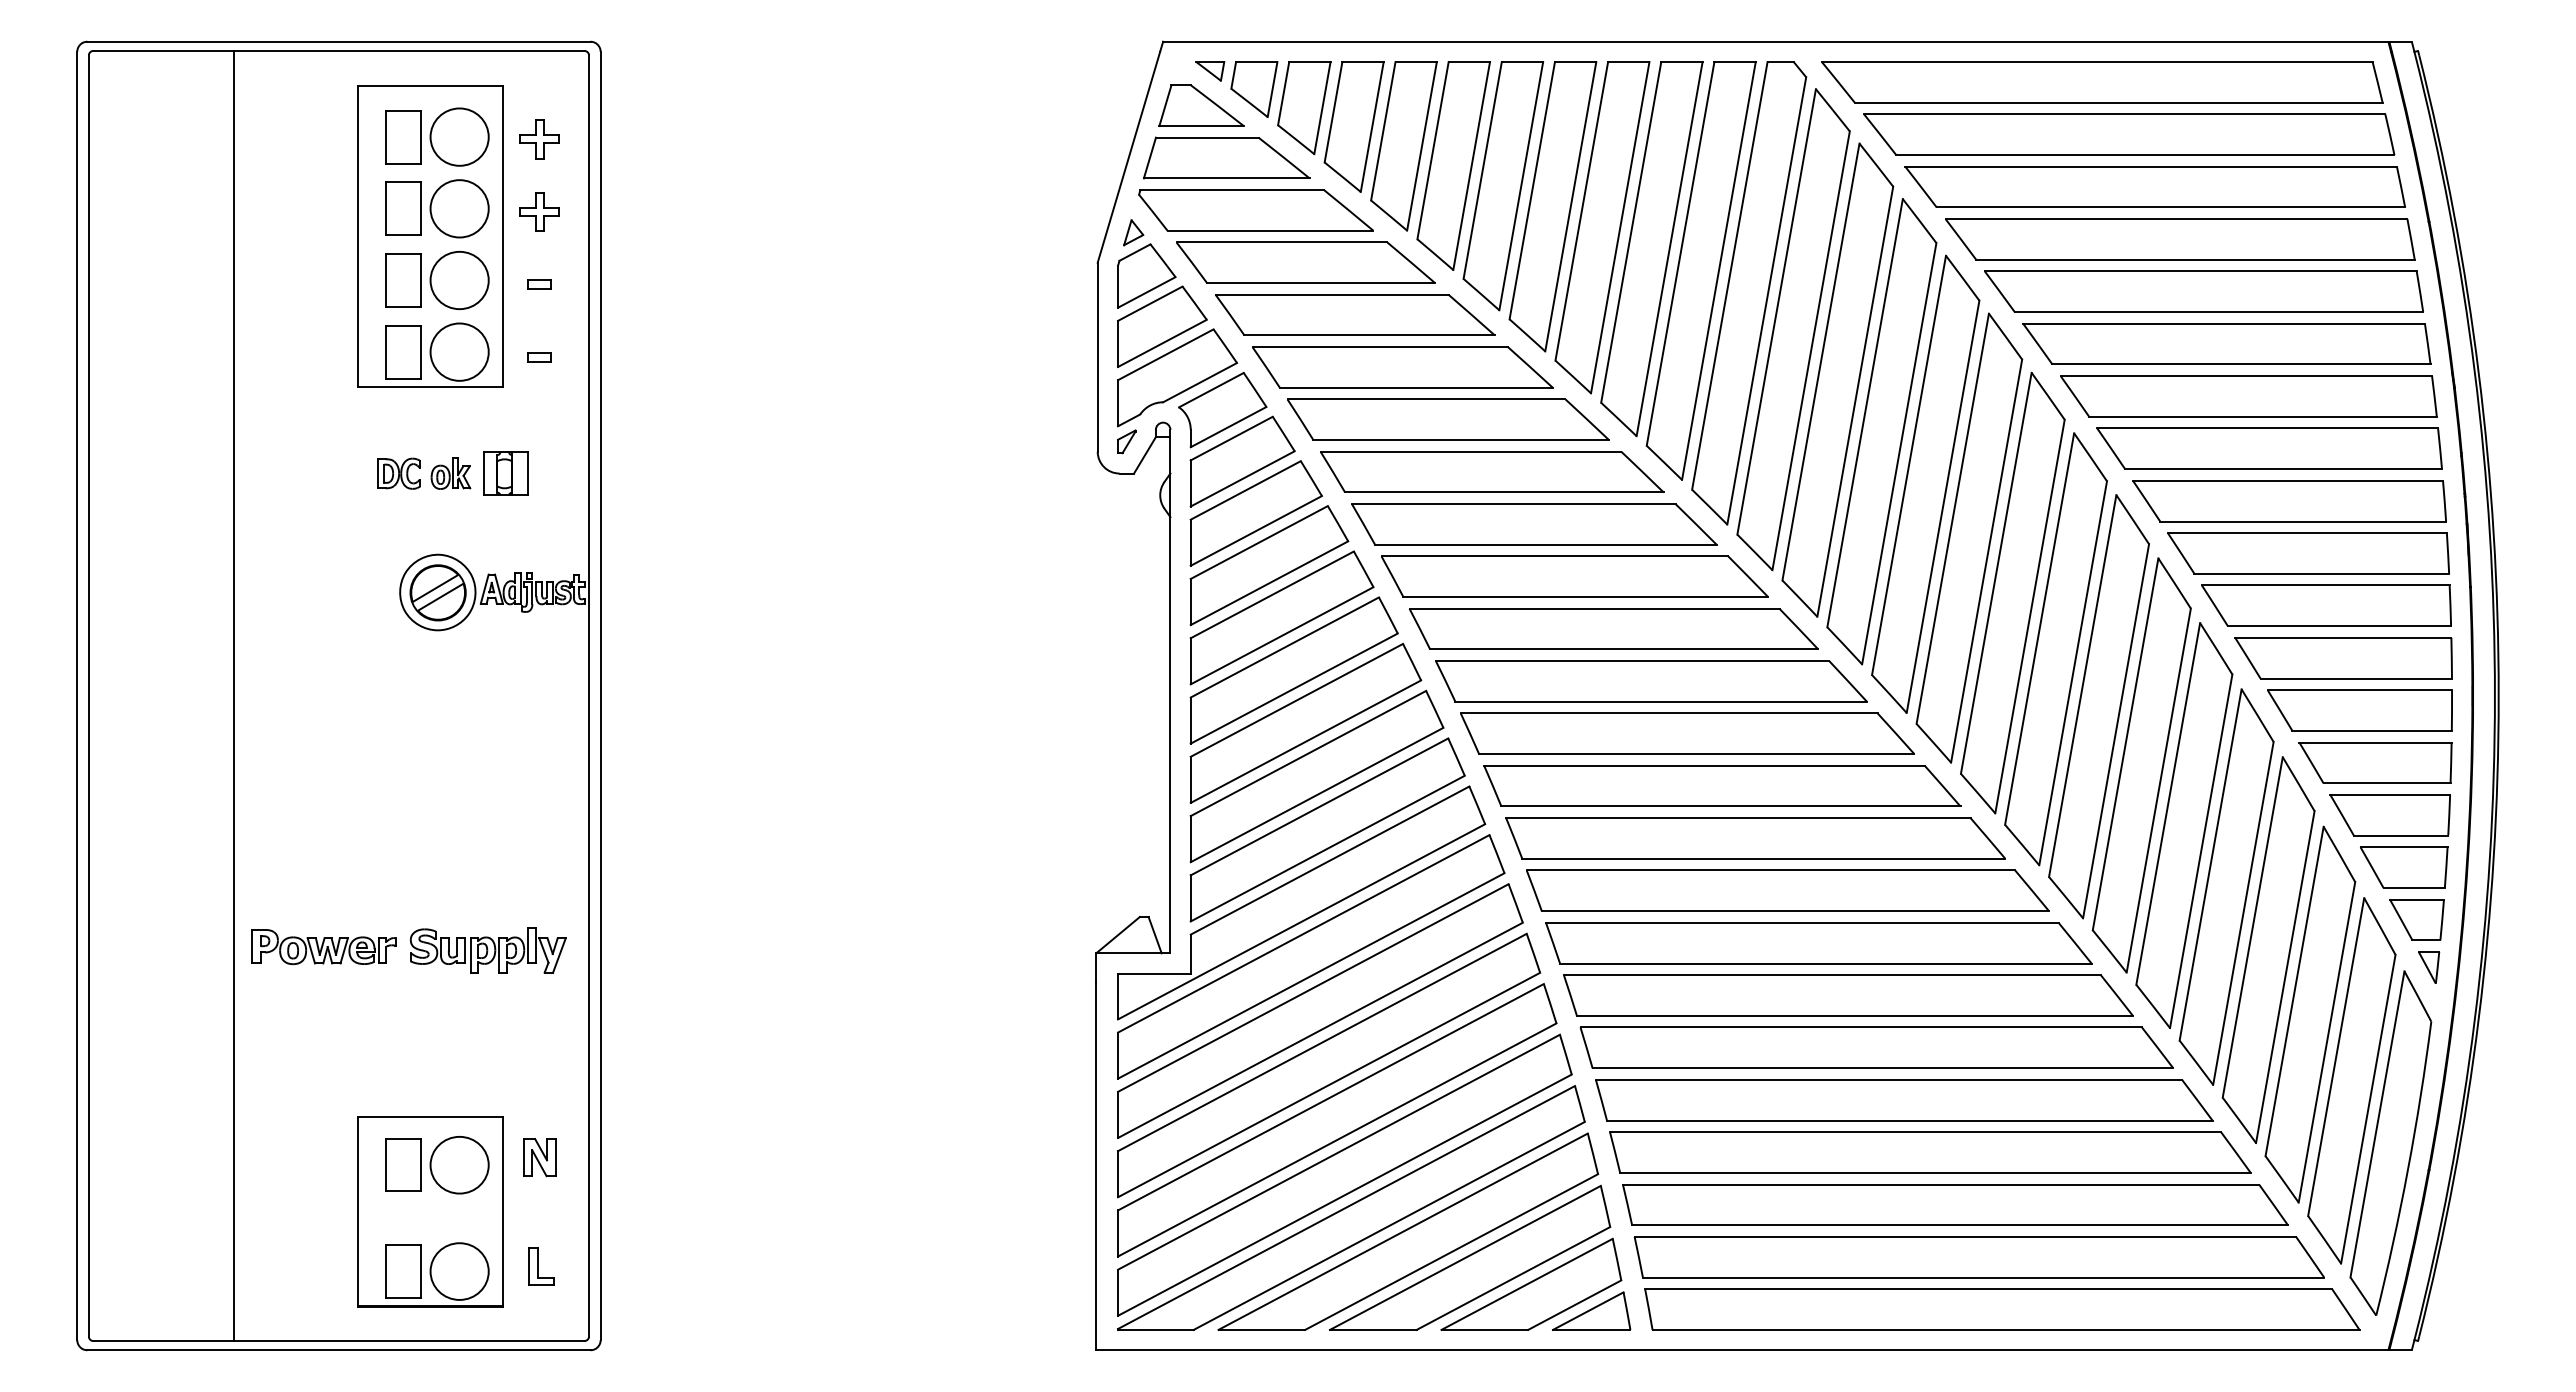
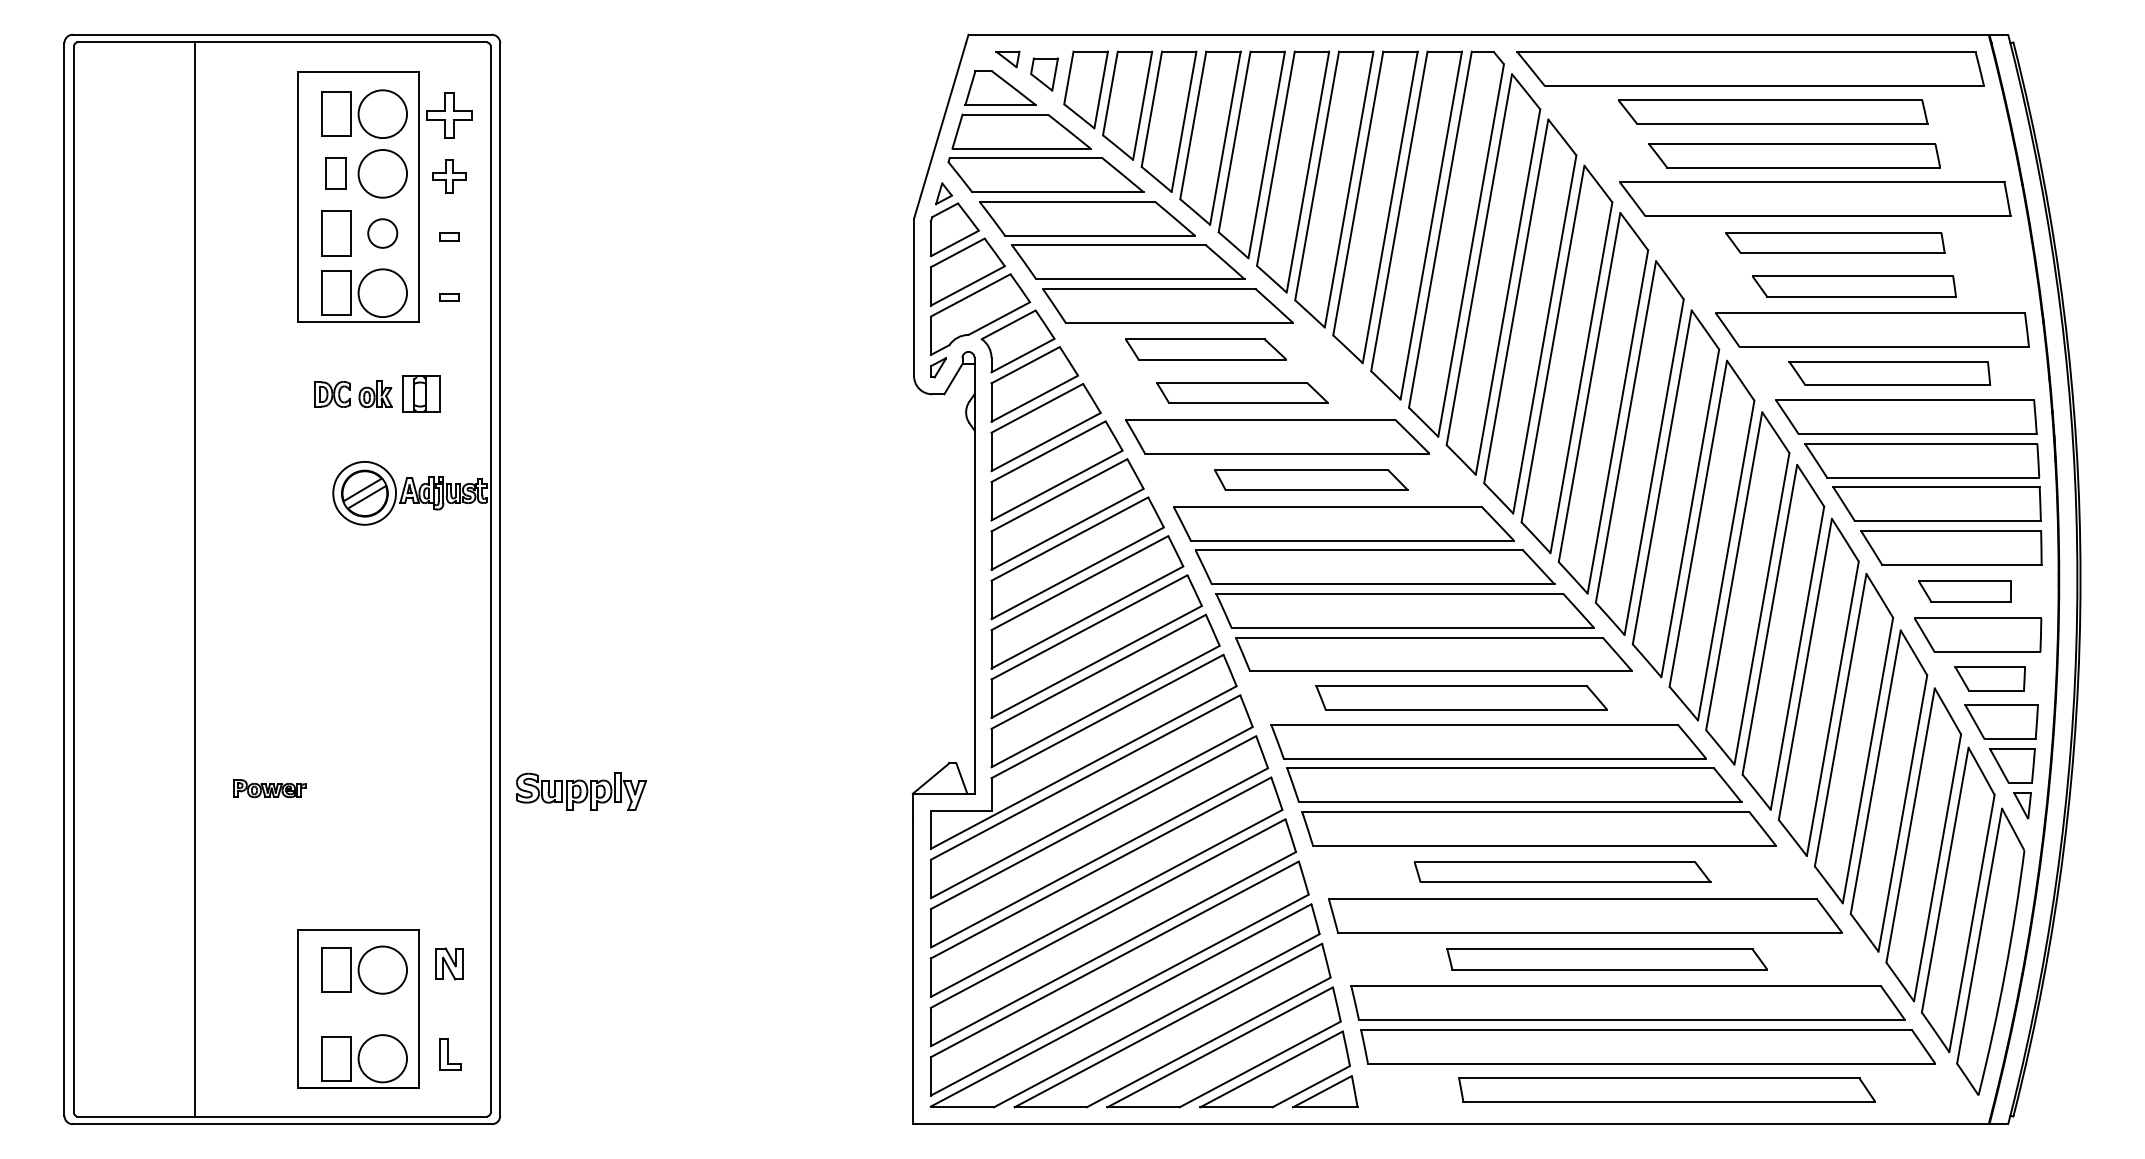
part: (1254, 89) -> (1044, 74), size x0.7
part: (2129, 134) -> (1773, 111), size x0.7
part: (539, 139) -> (449, 116), size x1.4
part: (2154, 186) -> (1793, 155), size x0.7
part: (403, 208) -> (336, 173), size x0.7
part: (459, 280) -> (382, 233), size x0.6
part: (2203, 291) -> (1834, 242), size x0.6
part: (2226, 343) -> (1853, 286), size x0.6
part: (1448, 419) -> (1206, 349), size x0.6
part: (2269, 448) -> (1889, 373), size x0.7
part: (1492, 471) -> (1242, 392), size x0.6
part: (1574, 576) -> (1311, 480), size x0.6
part: (2359, 710) -> (1964, 591), size x0.6
part: (2389, 815) -> (1989, 678), size x0.7
part: (1755, 838) -> (1461, 698), size x0.7
part: (323, 947) -> (269, 788), size x0.6
part: (488, 950) -> (581, 791), moved
part: (1876, 1047) -> (1562, 872), size x0.6
part: (1930, 1152) -> (1607, 959), size x0.6
part: (2002, 1309) -> (1667, 1090), size x0.7

